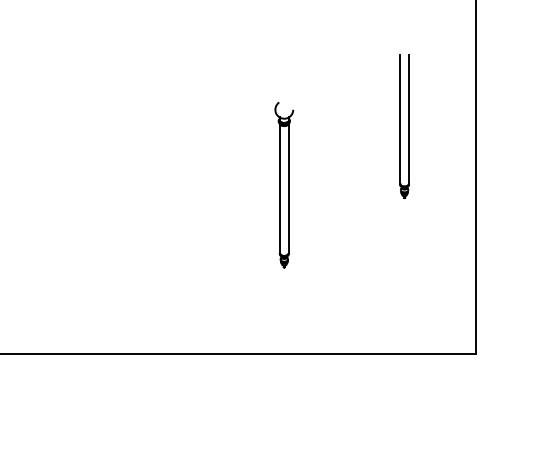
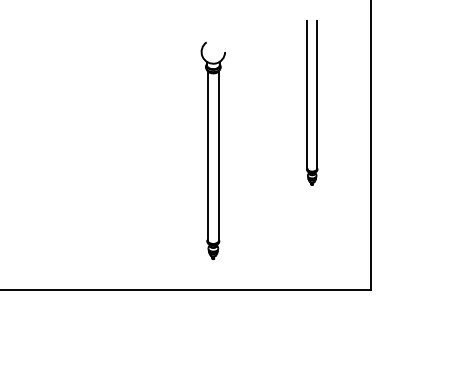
part: (403, 126) -> (311, 102), size x1.4
part: (284, 184) -> (213, 150), size x1.6

